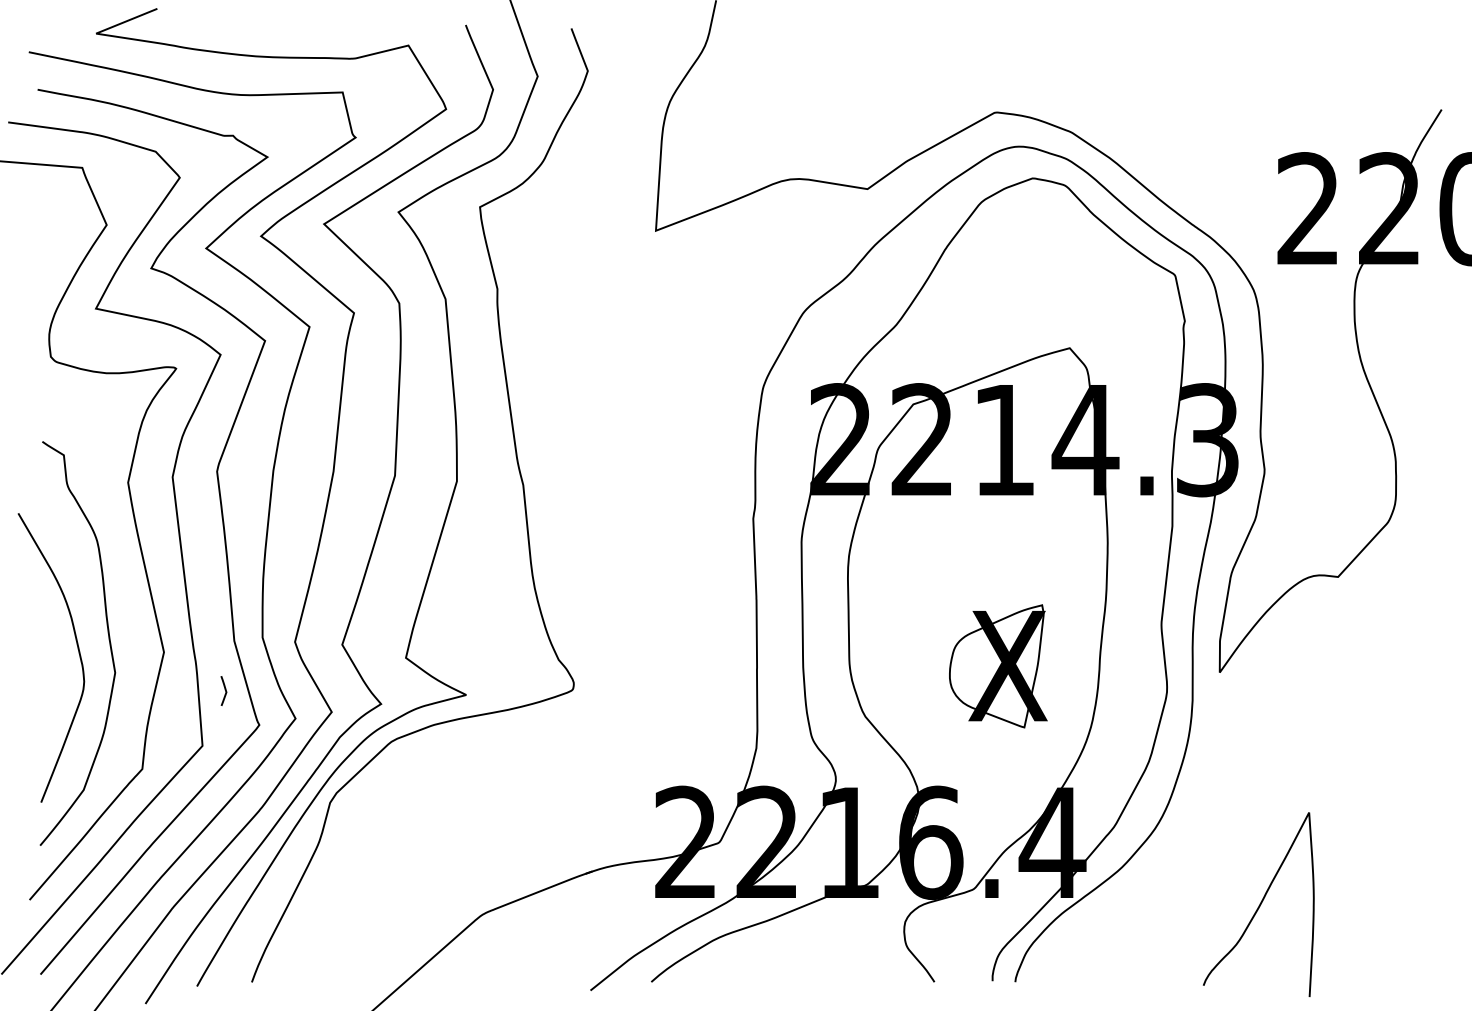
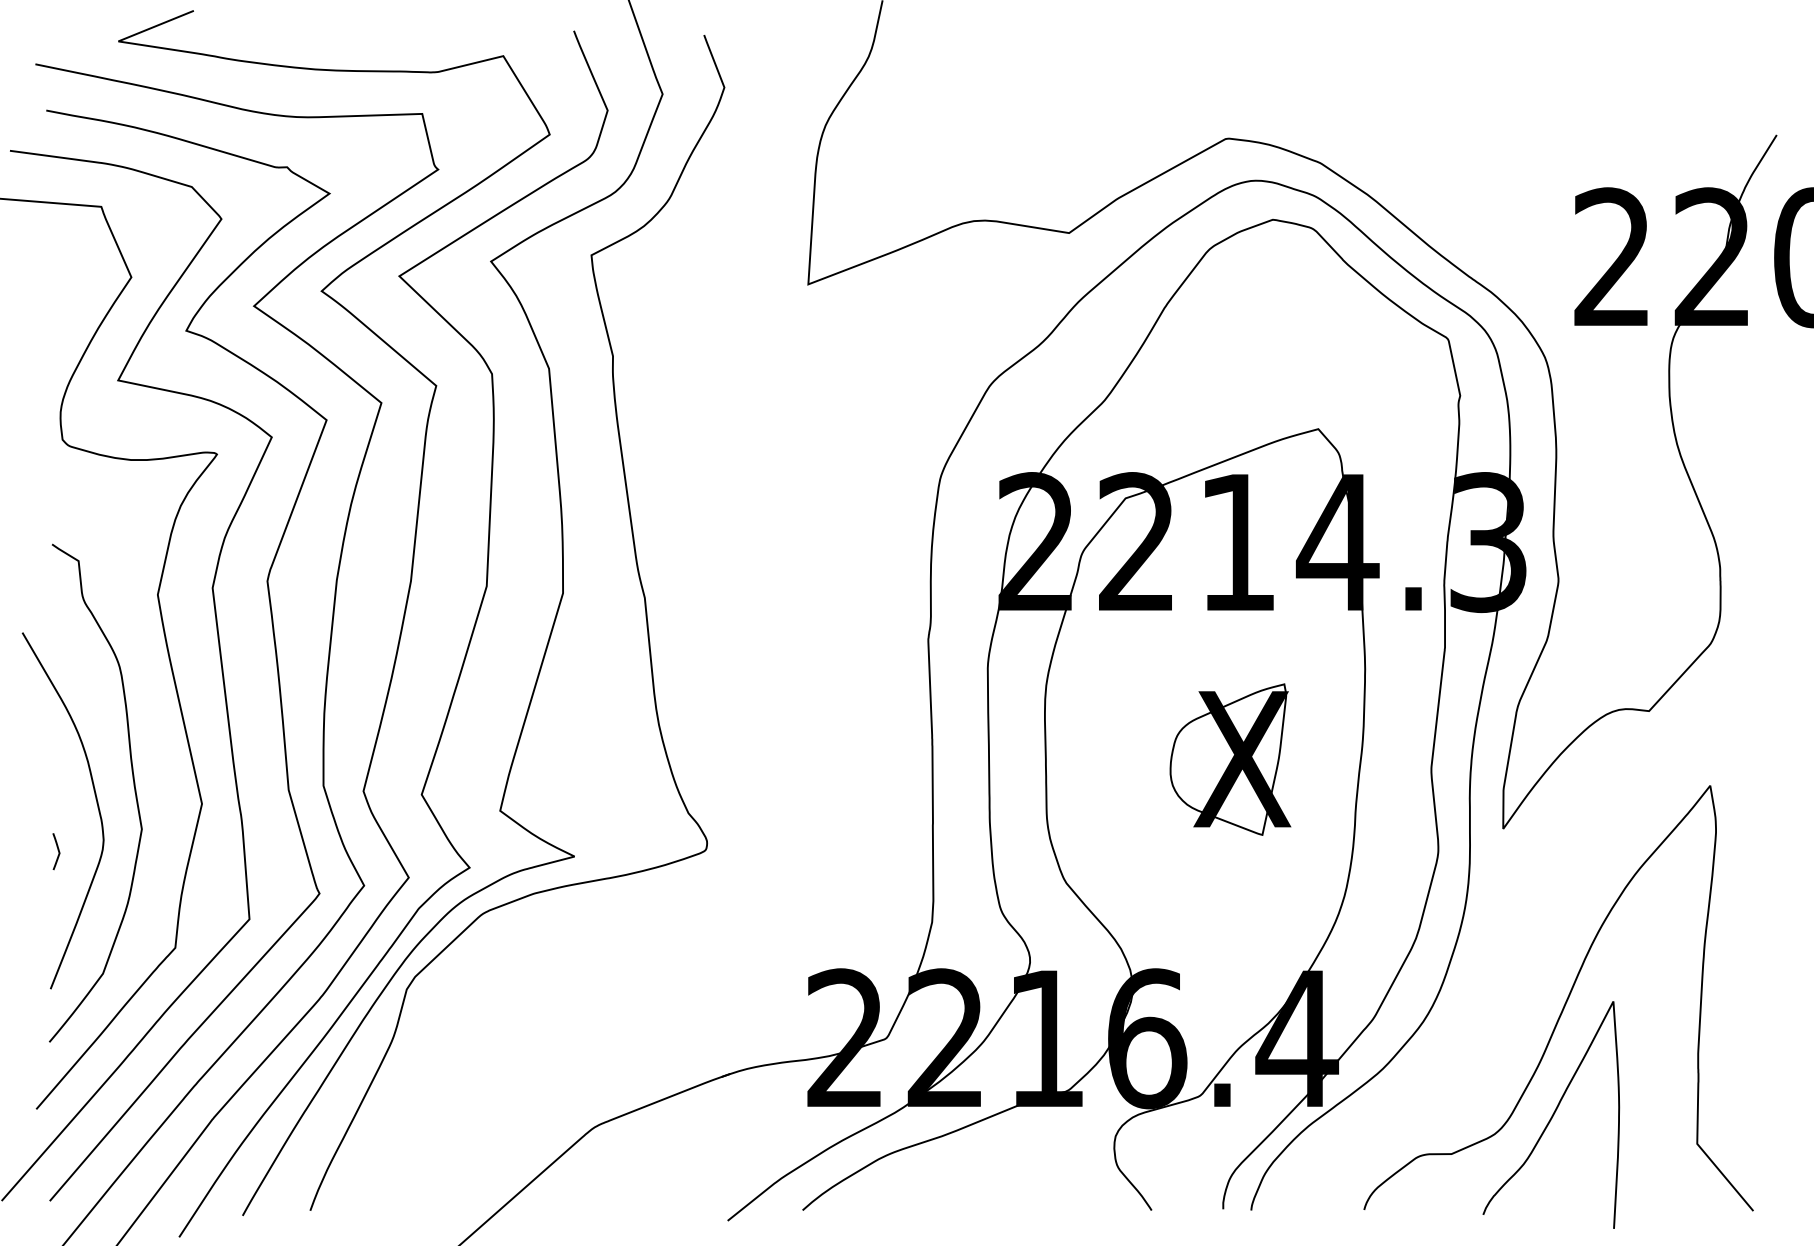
part: (998, 666) -> (1230, 759), moved
curve: (224, 689) -> (57, 849), moved
curve: (1270, 811) -> (1565, 1000), added

